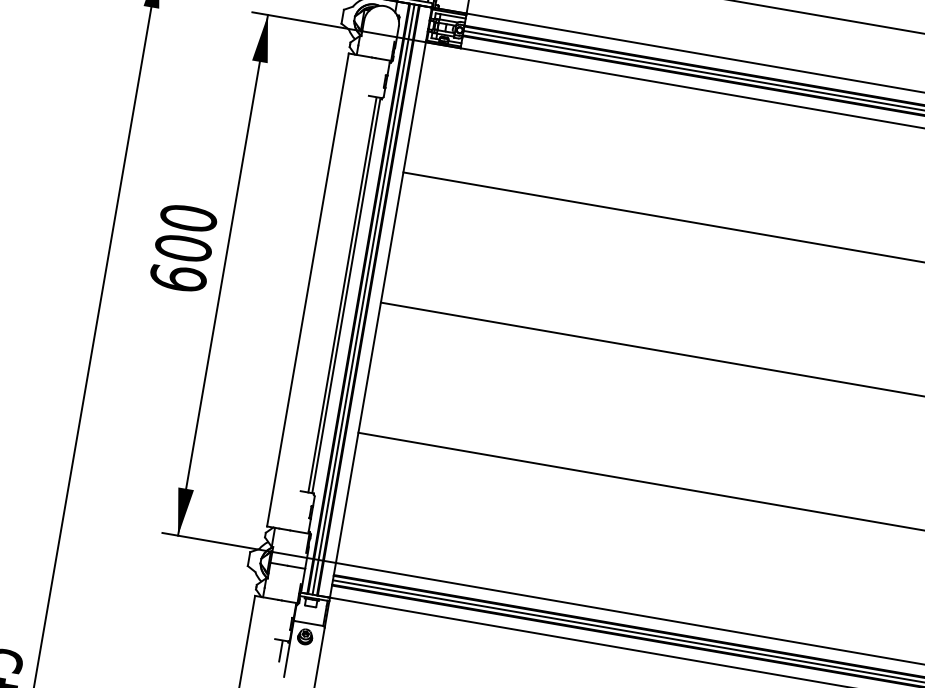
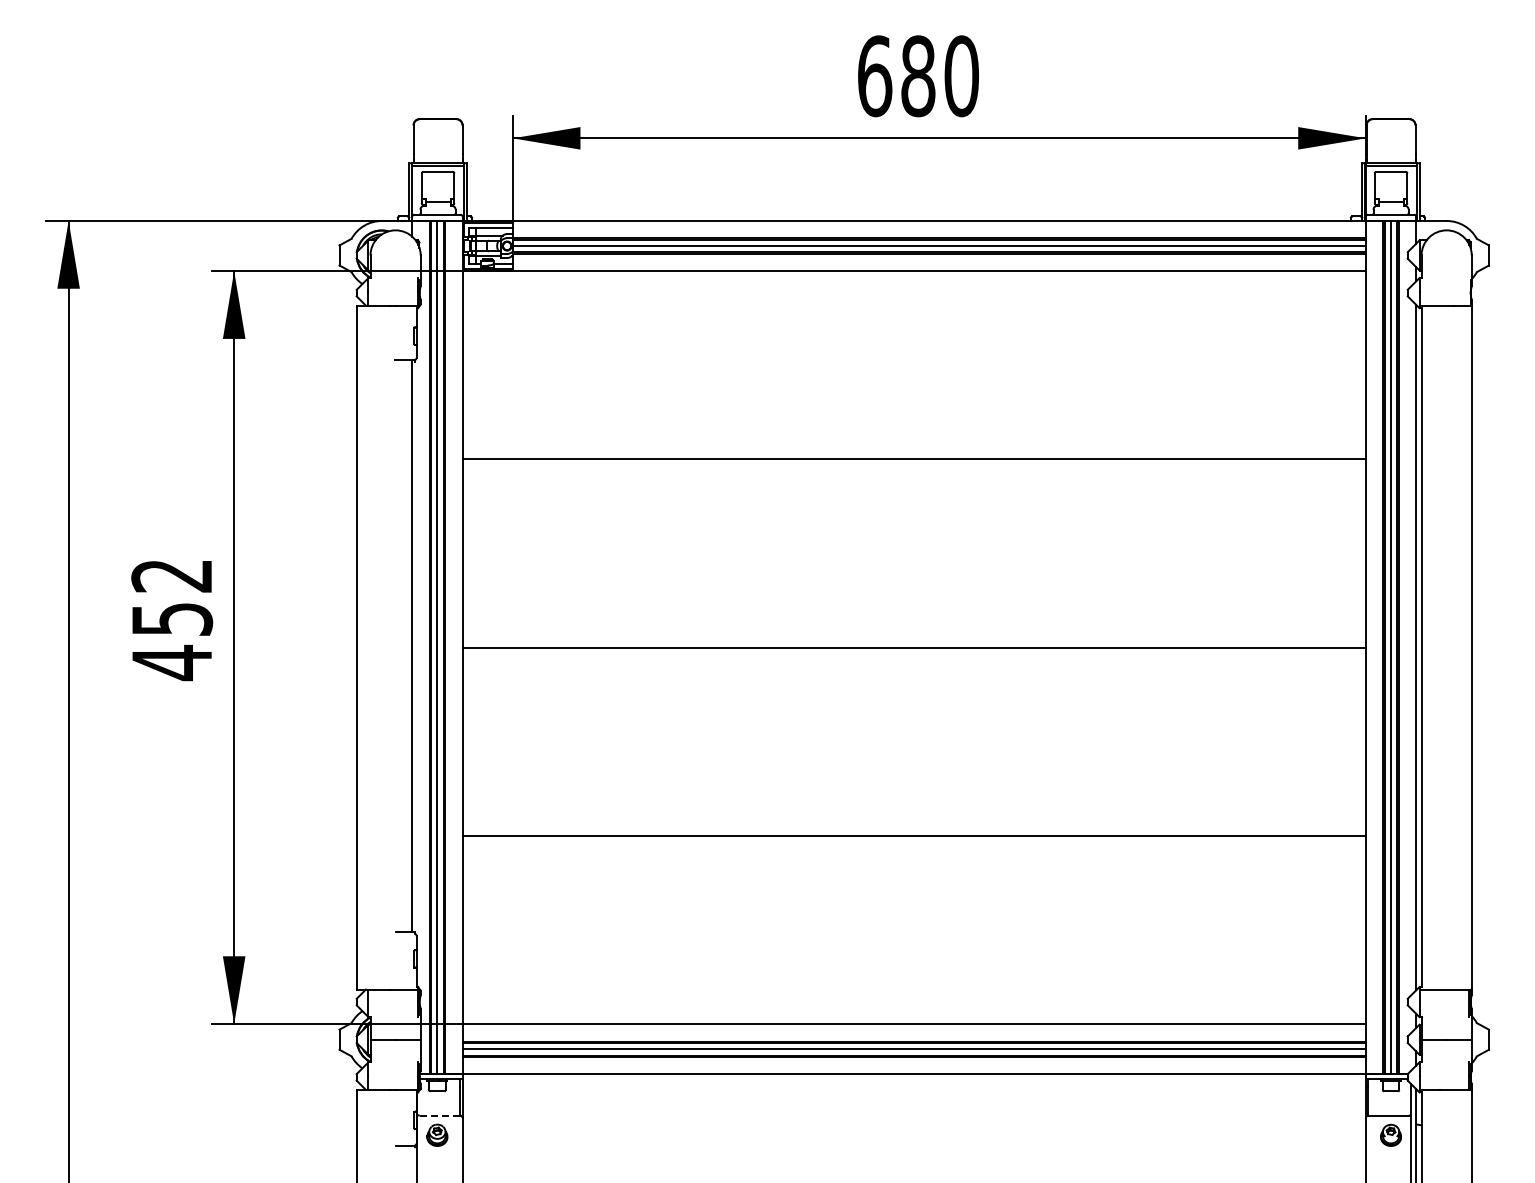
text: (183, 248) -> (172, 619), 600 -> 452
line: (342, 295) -> (406, 646), removed
line: (309, 623) -> (440, 1115), solid -> dashed
line: (280, 651) -> (406, 1161), removed

